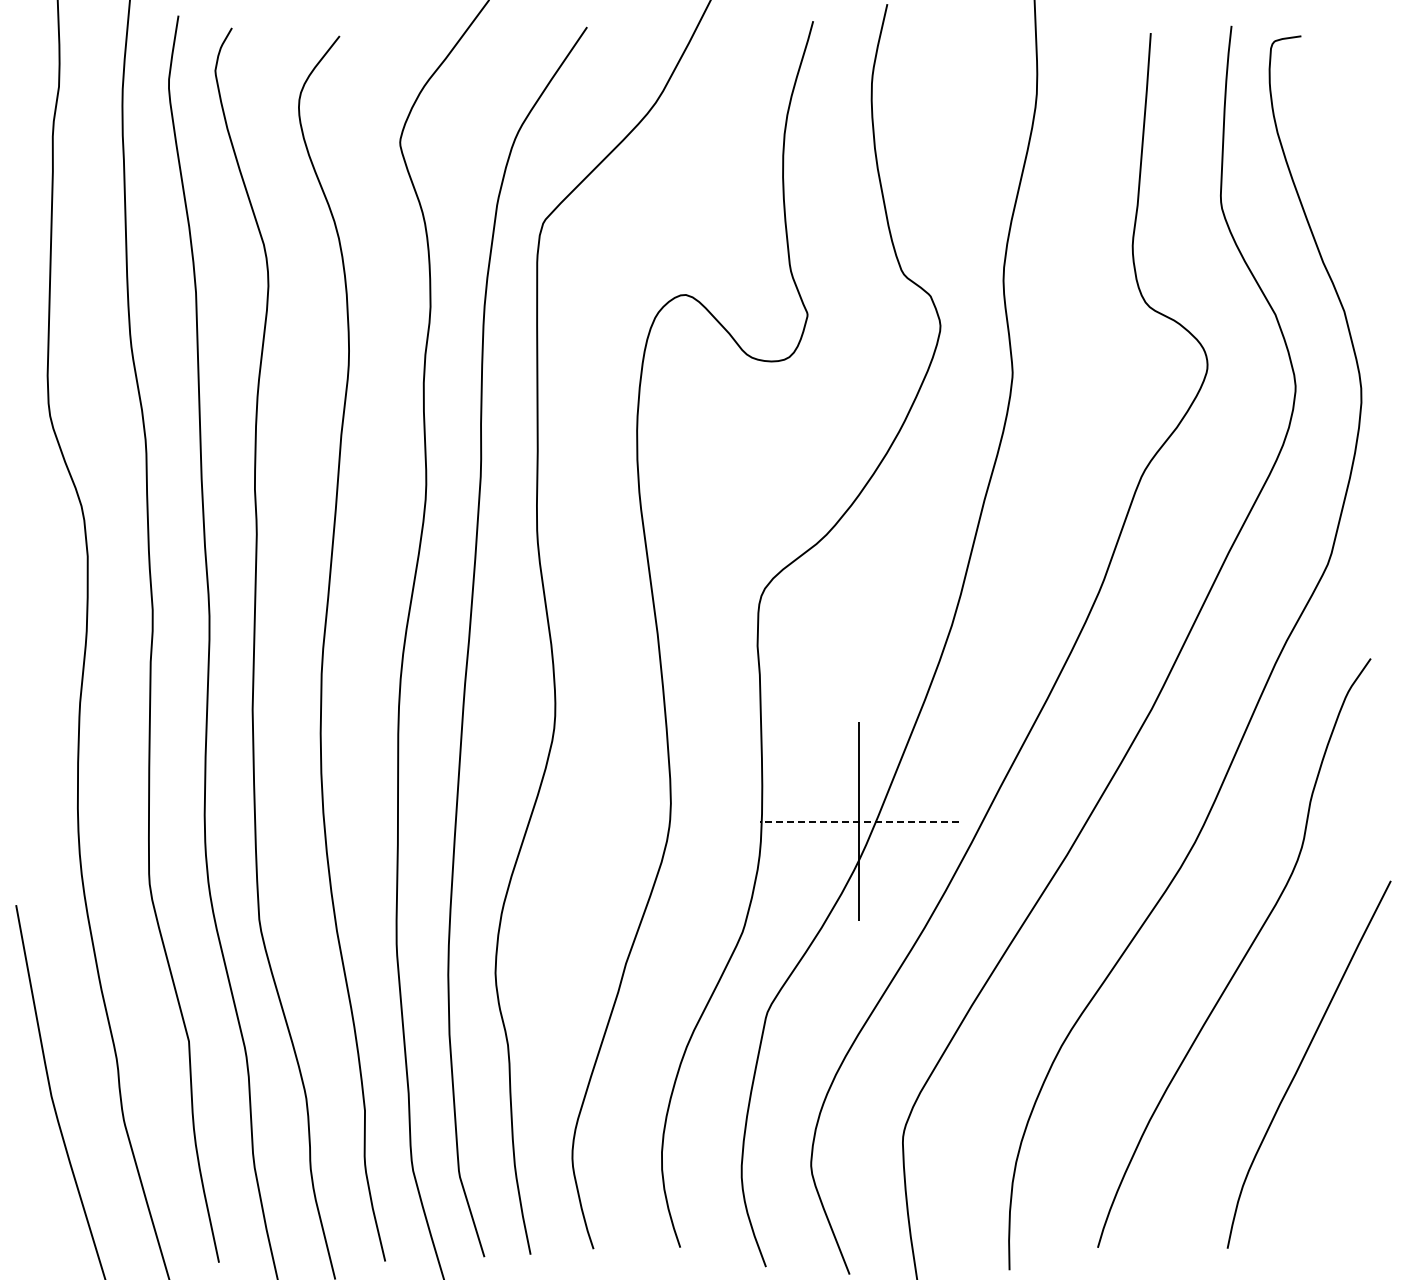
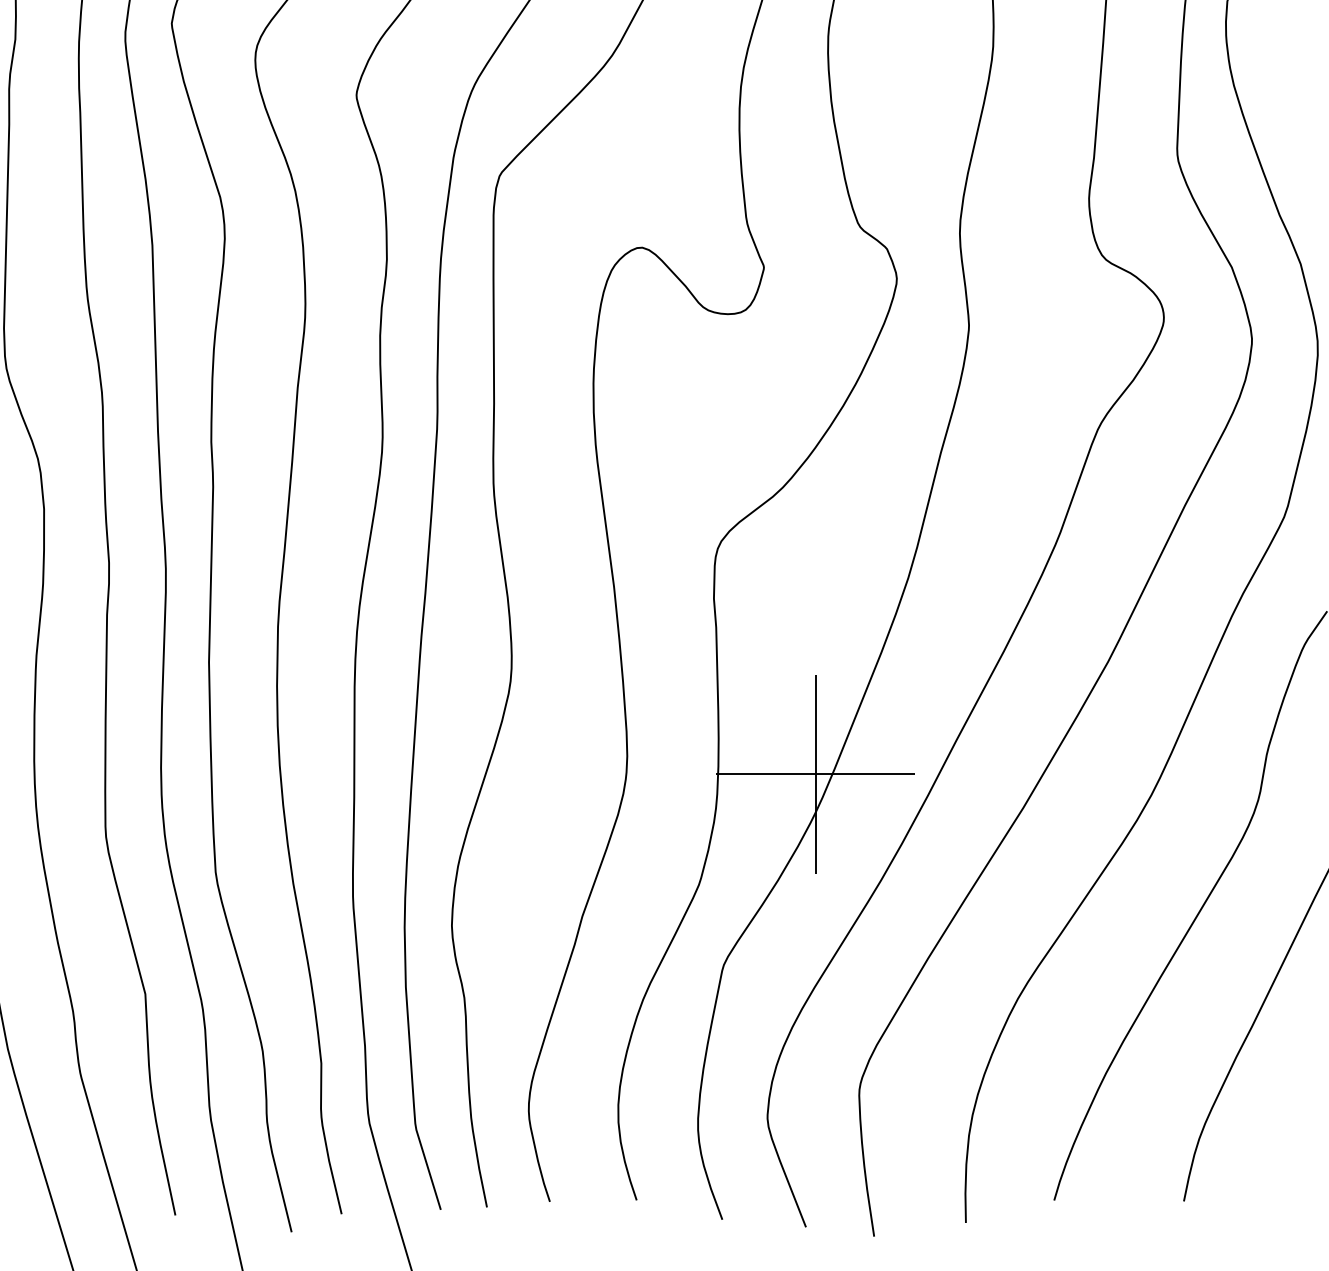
line: (859, 821) -> (815, 774), dashed -> solid

